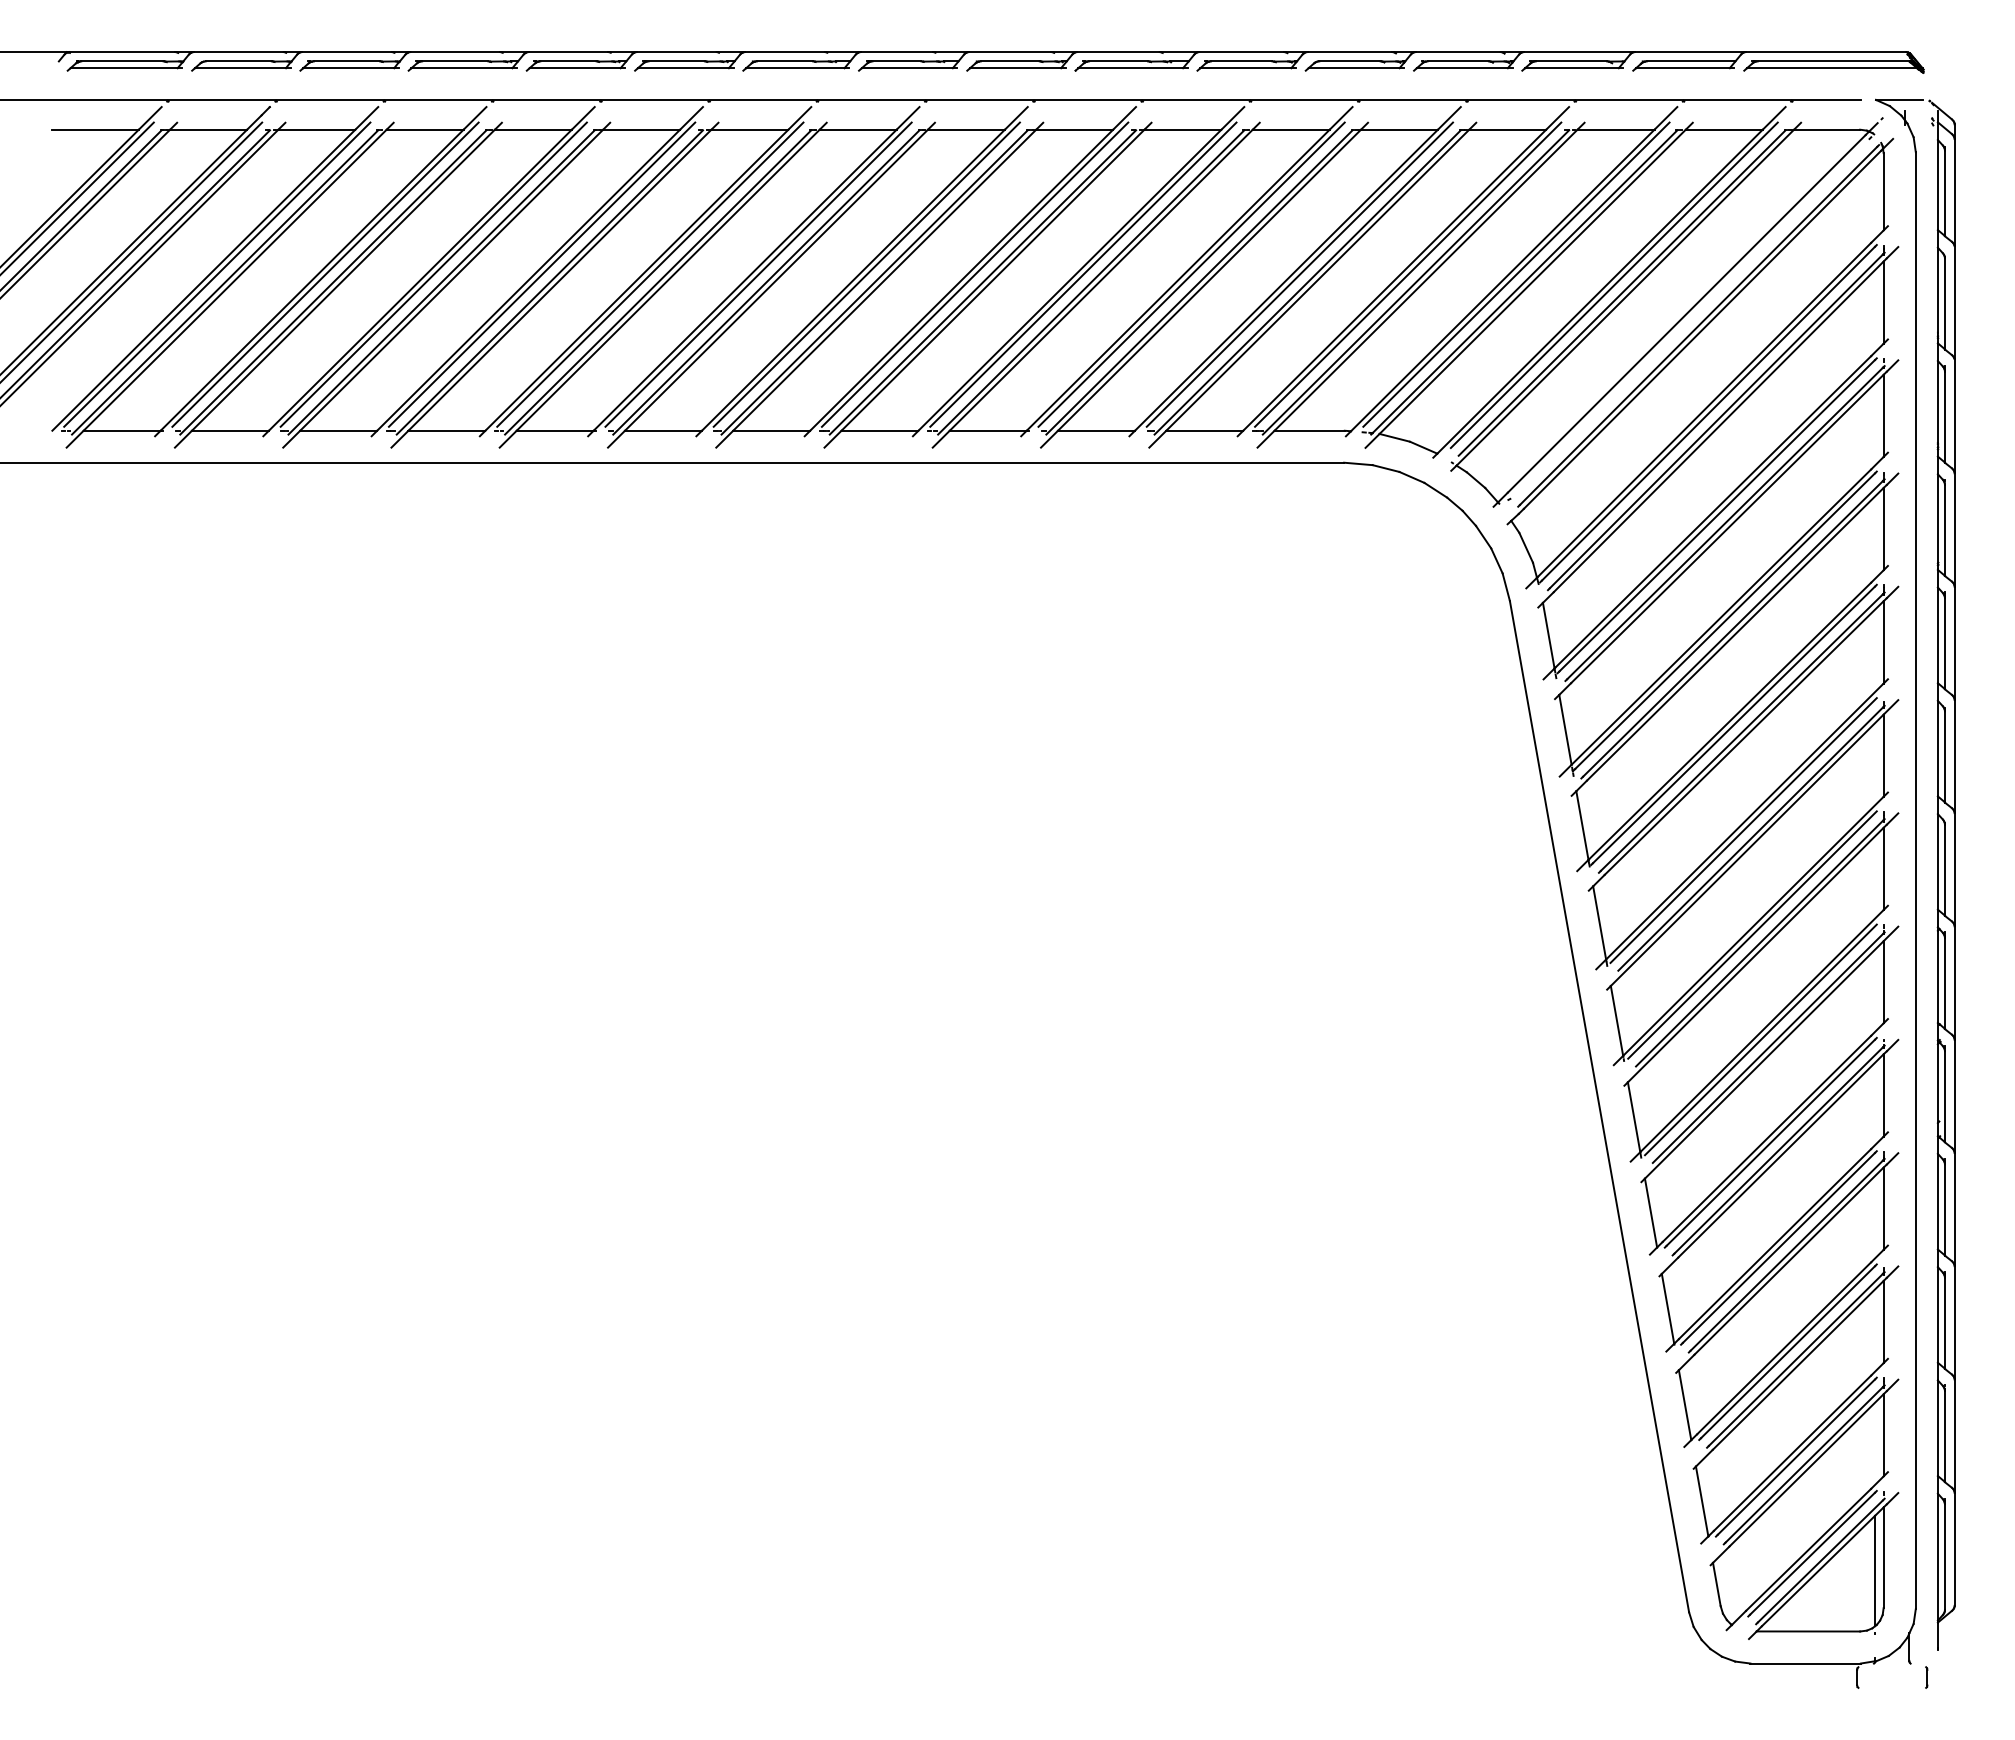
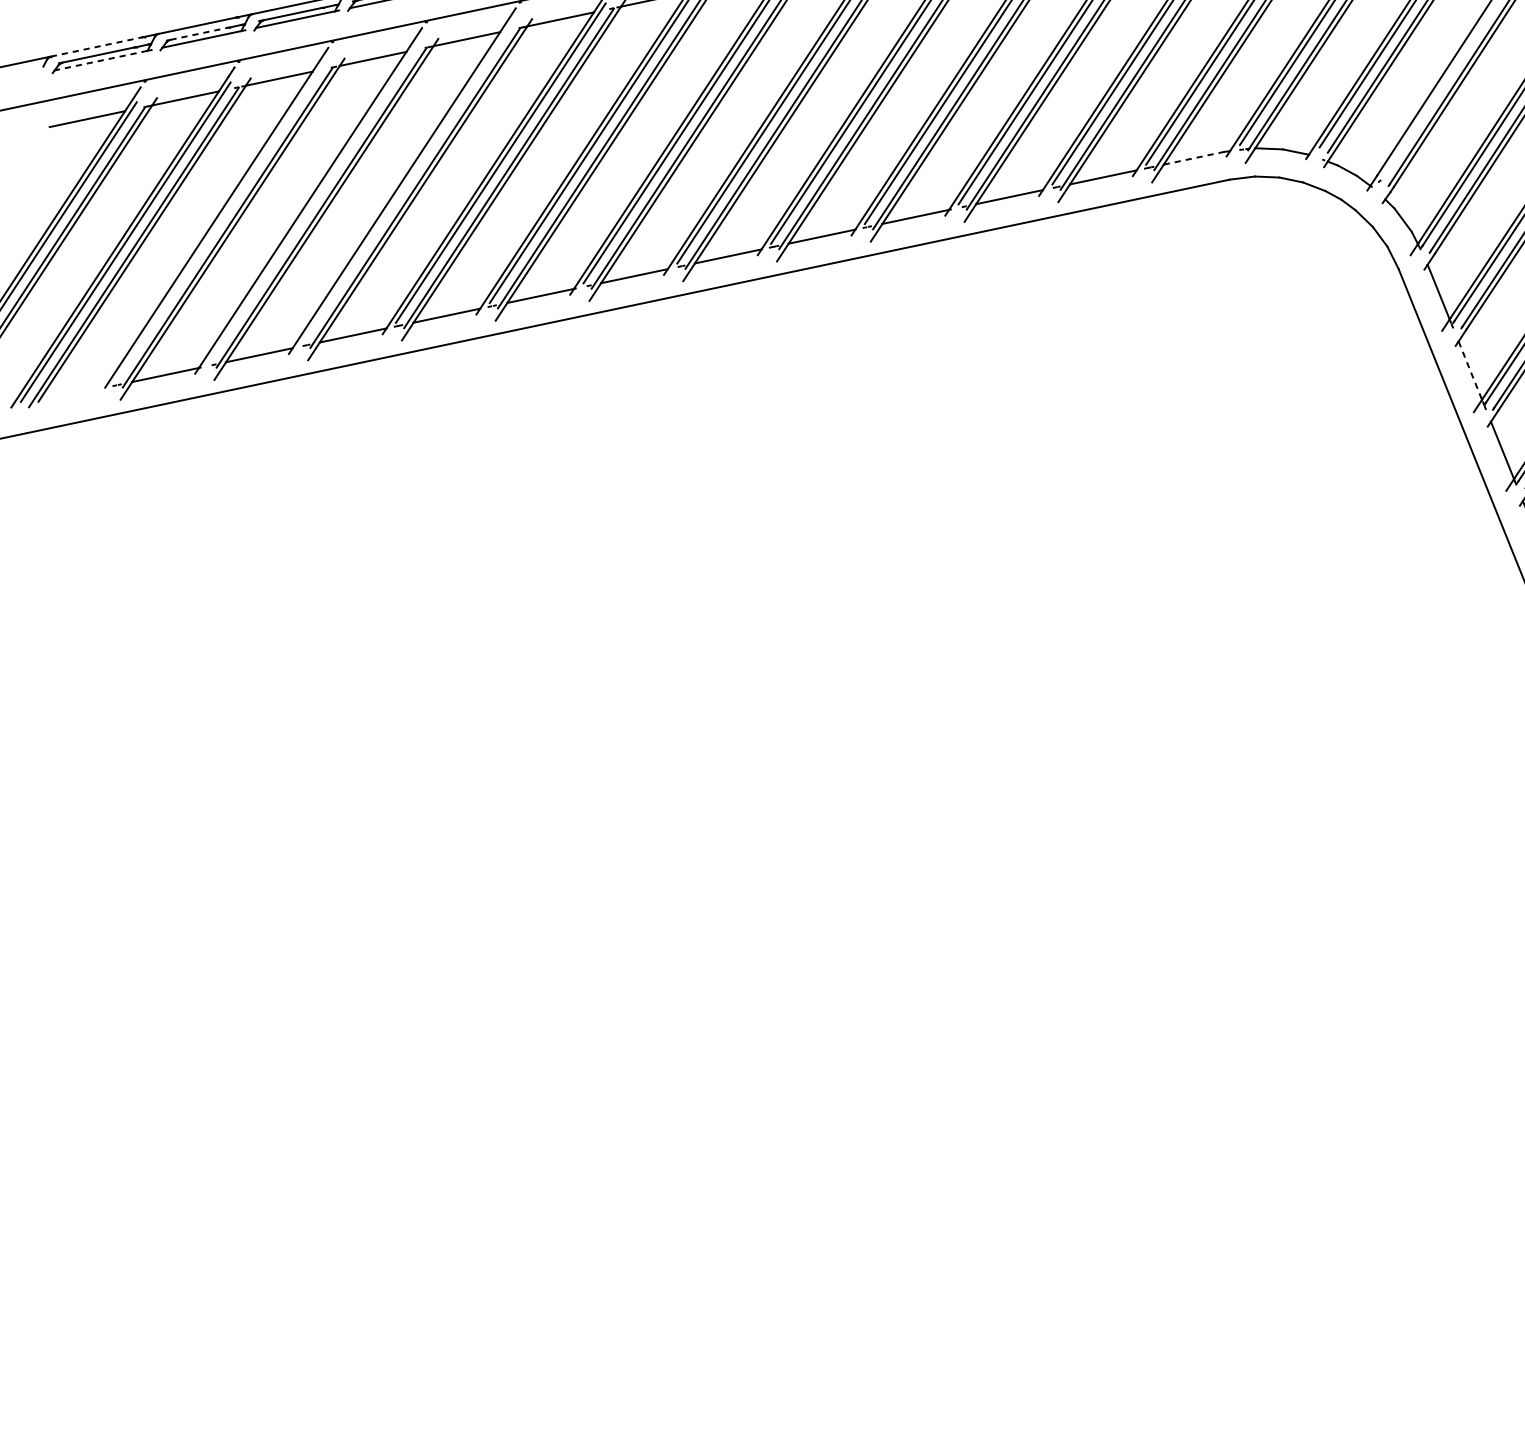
line: (122, 52) -> (96, 47), solid -> dashed
line: (239, 61) -> (199, 33), solid -> dashed
line: (124, 68) -> (101, 60), solid -> dashed
line: (217, 274) -> (219, 222), removed
line: (325, 274) -> (313, 202), removed
line: (433, 274) -> (406, 182), removed
line: (1310, 430) -> (1194, 157), solid -> dashed
line: (1565, 730) -> (1470, 371), solid -> dashed

